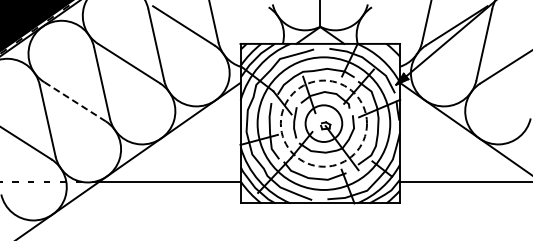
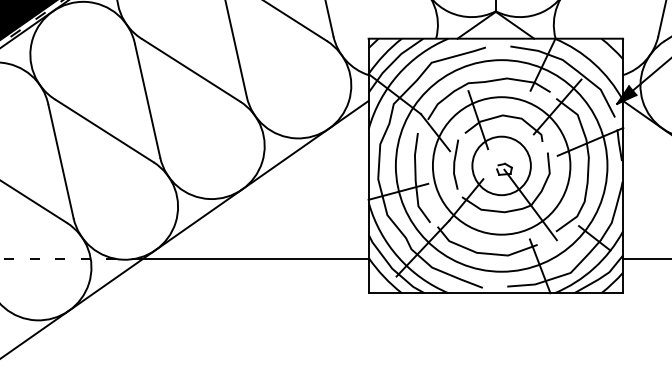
line: (75, 102) -> (105, 132), dashed -> solid
circle: (323, 123) -> (500, 165), dashed -> solid

